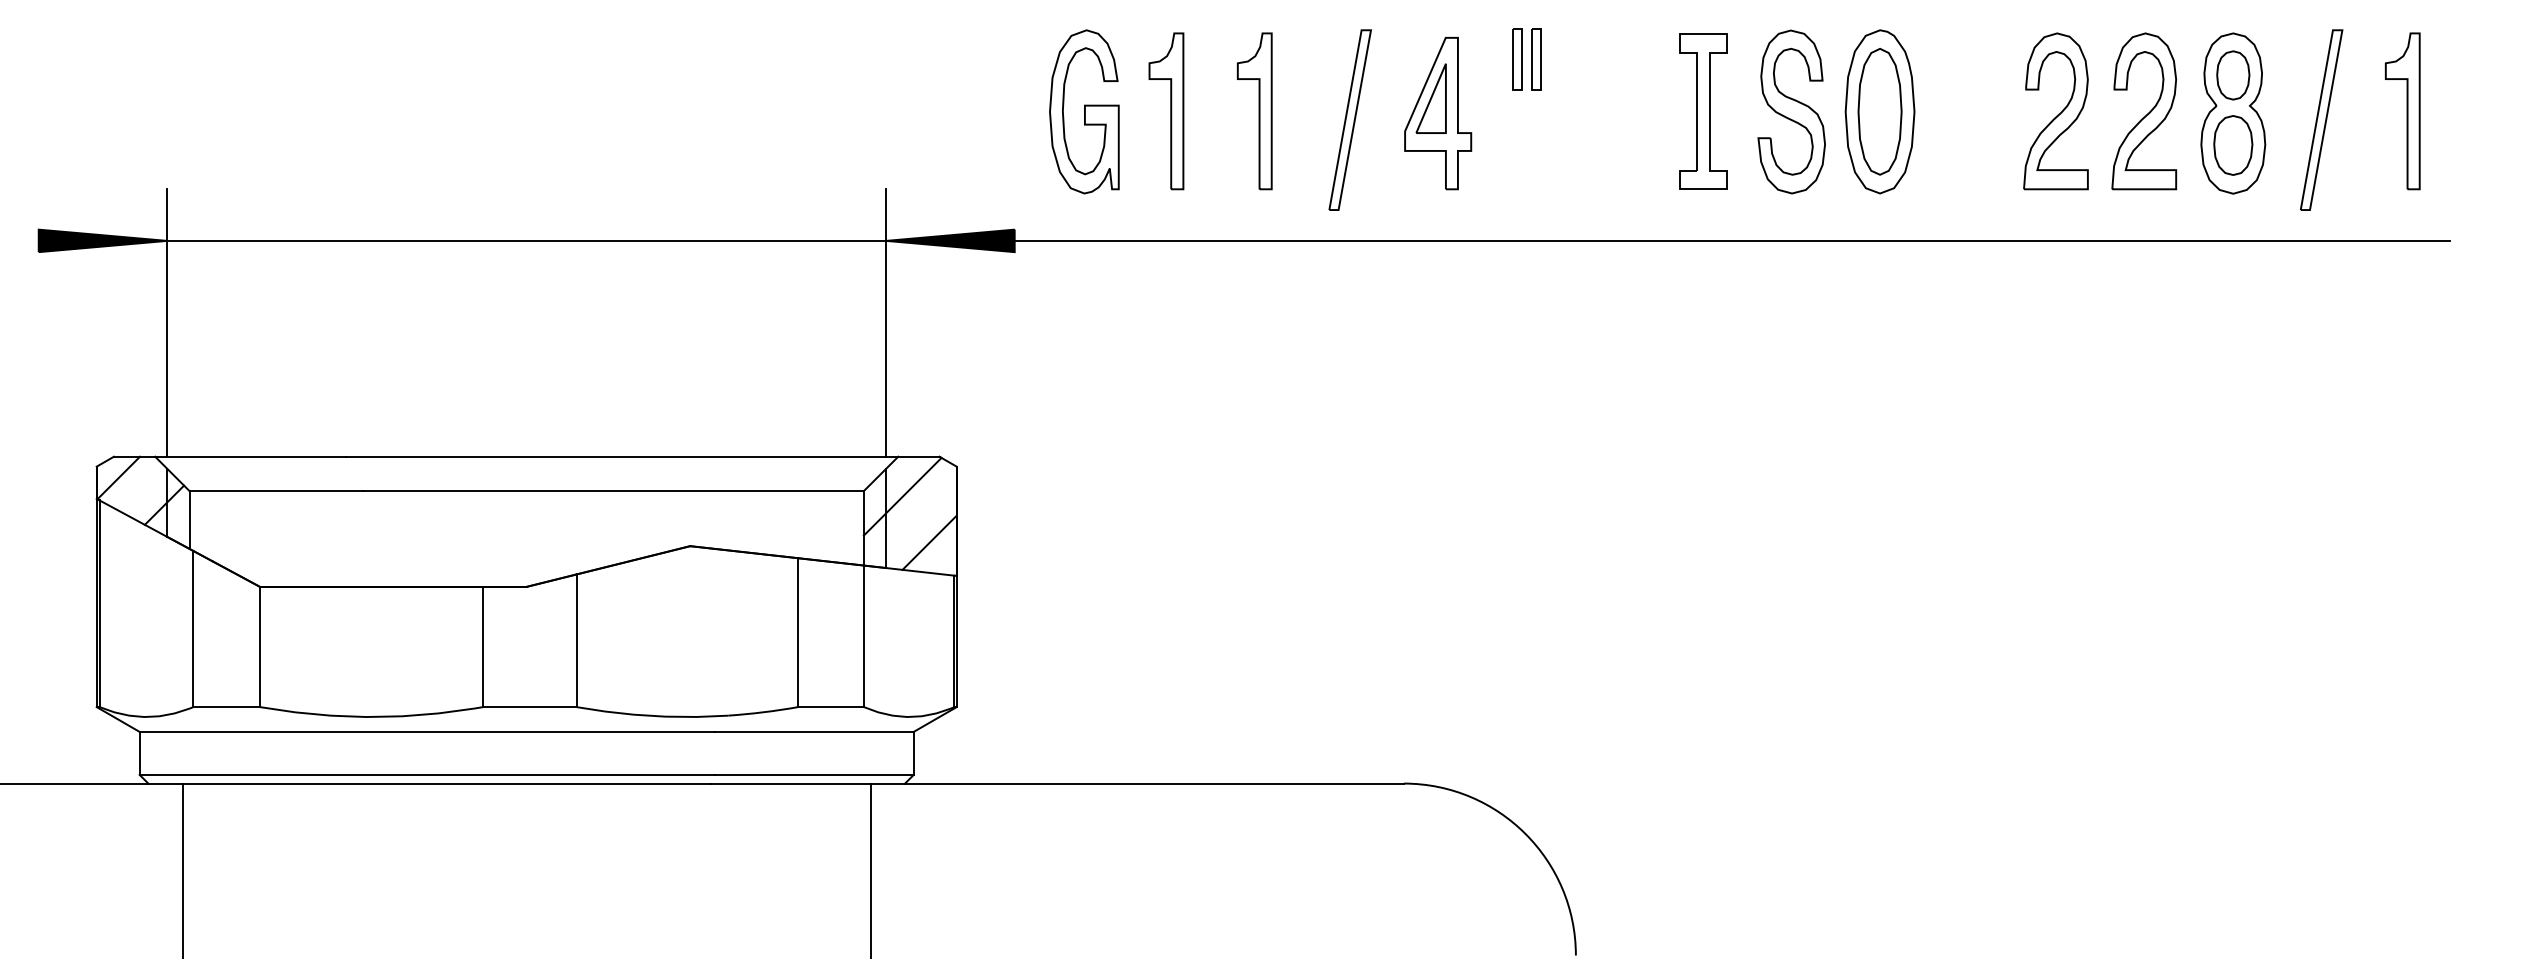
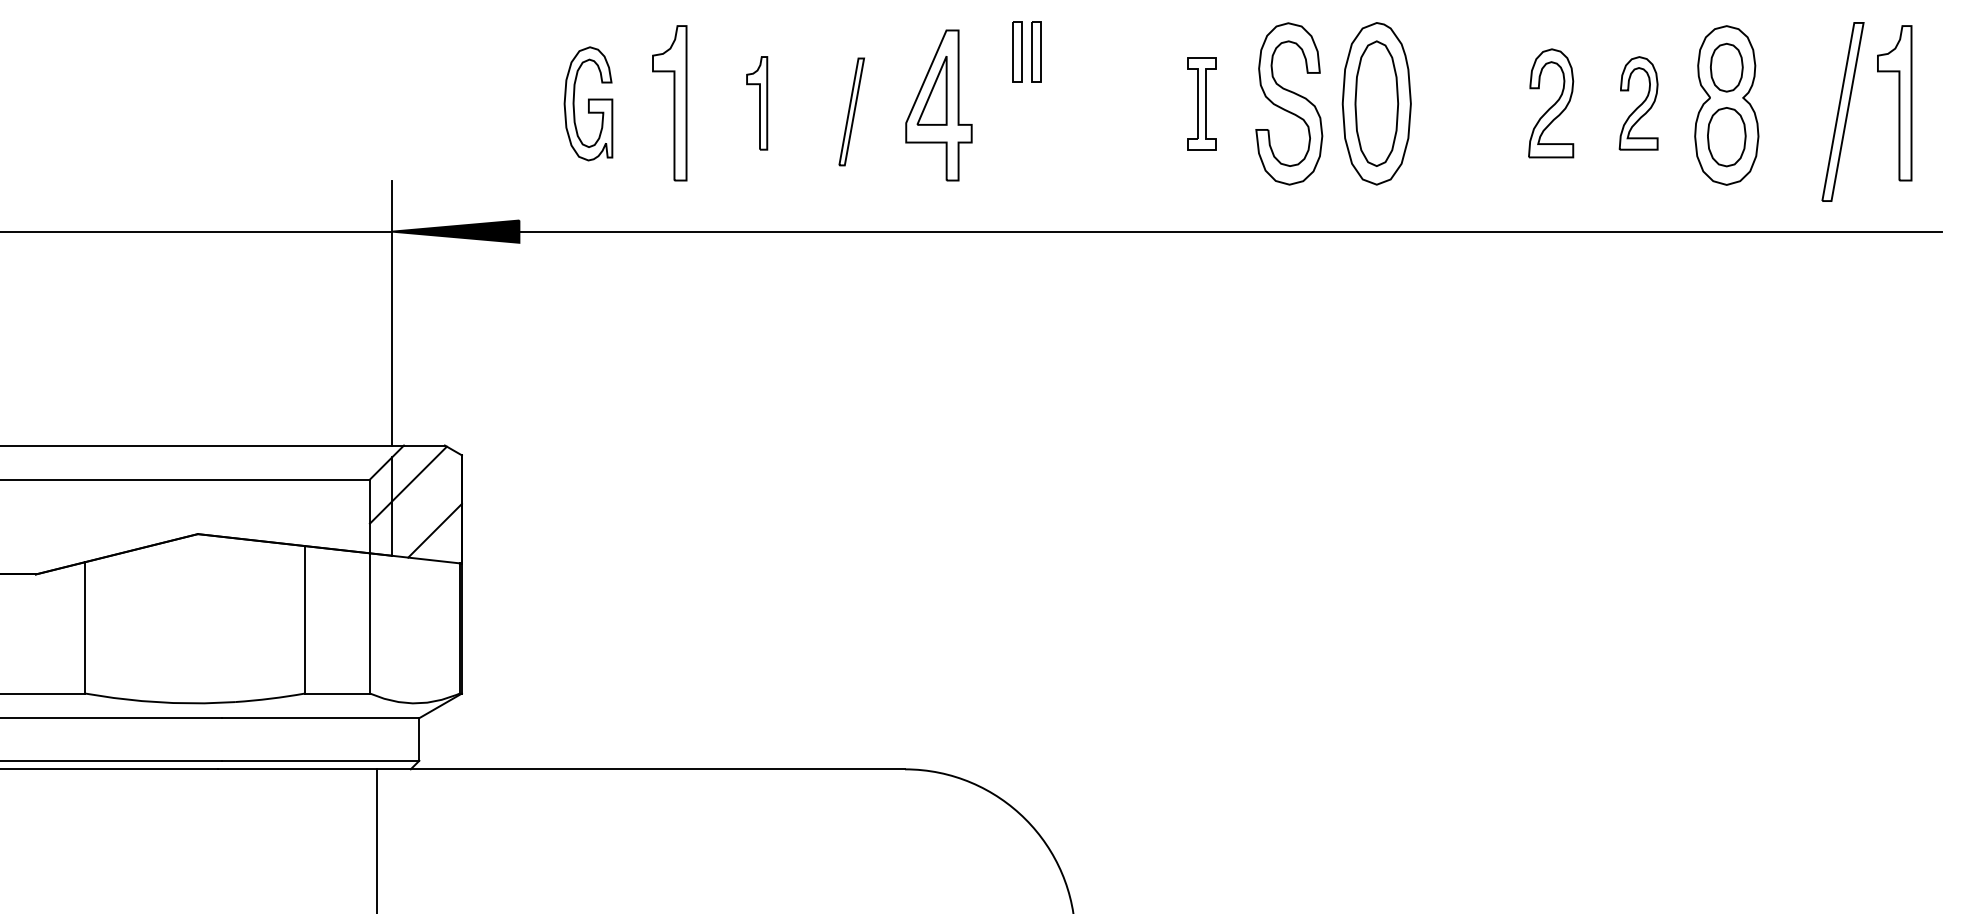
part: (1084, 111) -> (588, 103), size x0.7
part: (1254, 111) -> (756, 103), size x0.6
part: (1703, 111) -> (1201, 103), size x0.6
part: (2055, 111) -> (1550, 103), size x0.7
part: (2144, 111) -> (1638, 103), size x0.6
part: (1349, 119) -> (851, 111), size x0.6
part: (2321, 119) -> (1842, 111), moved

